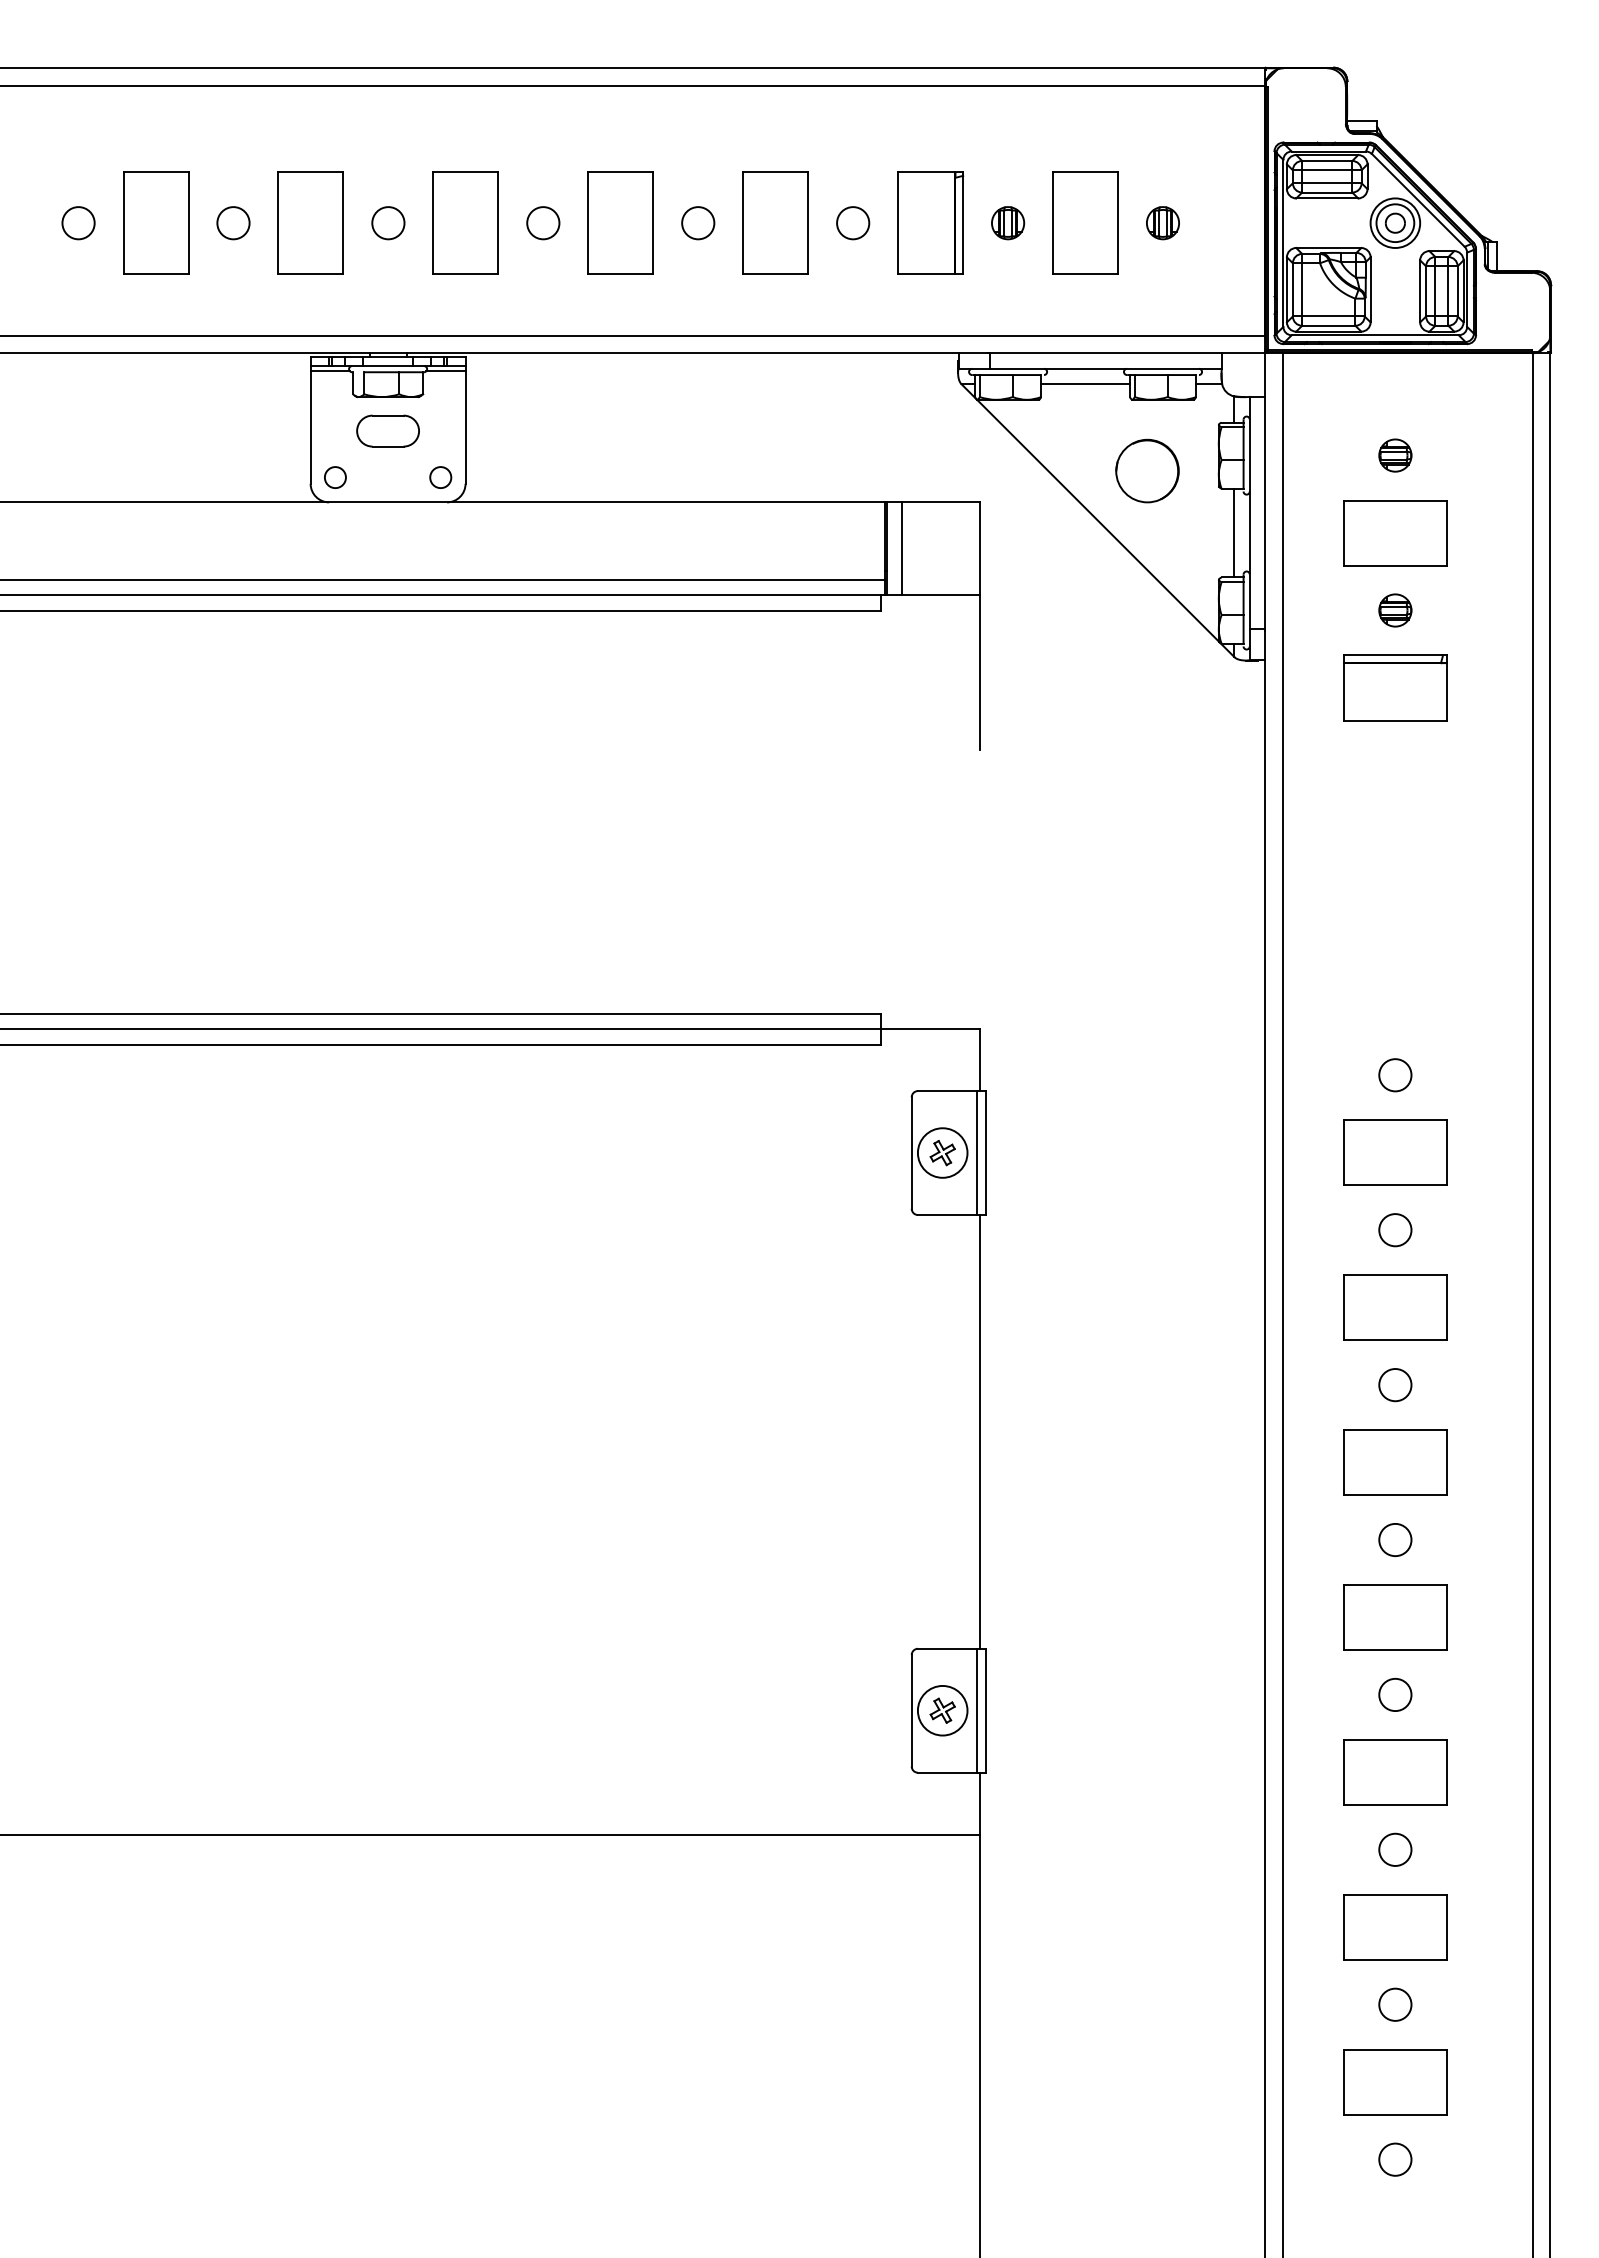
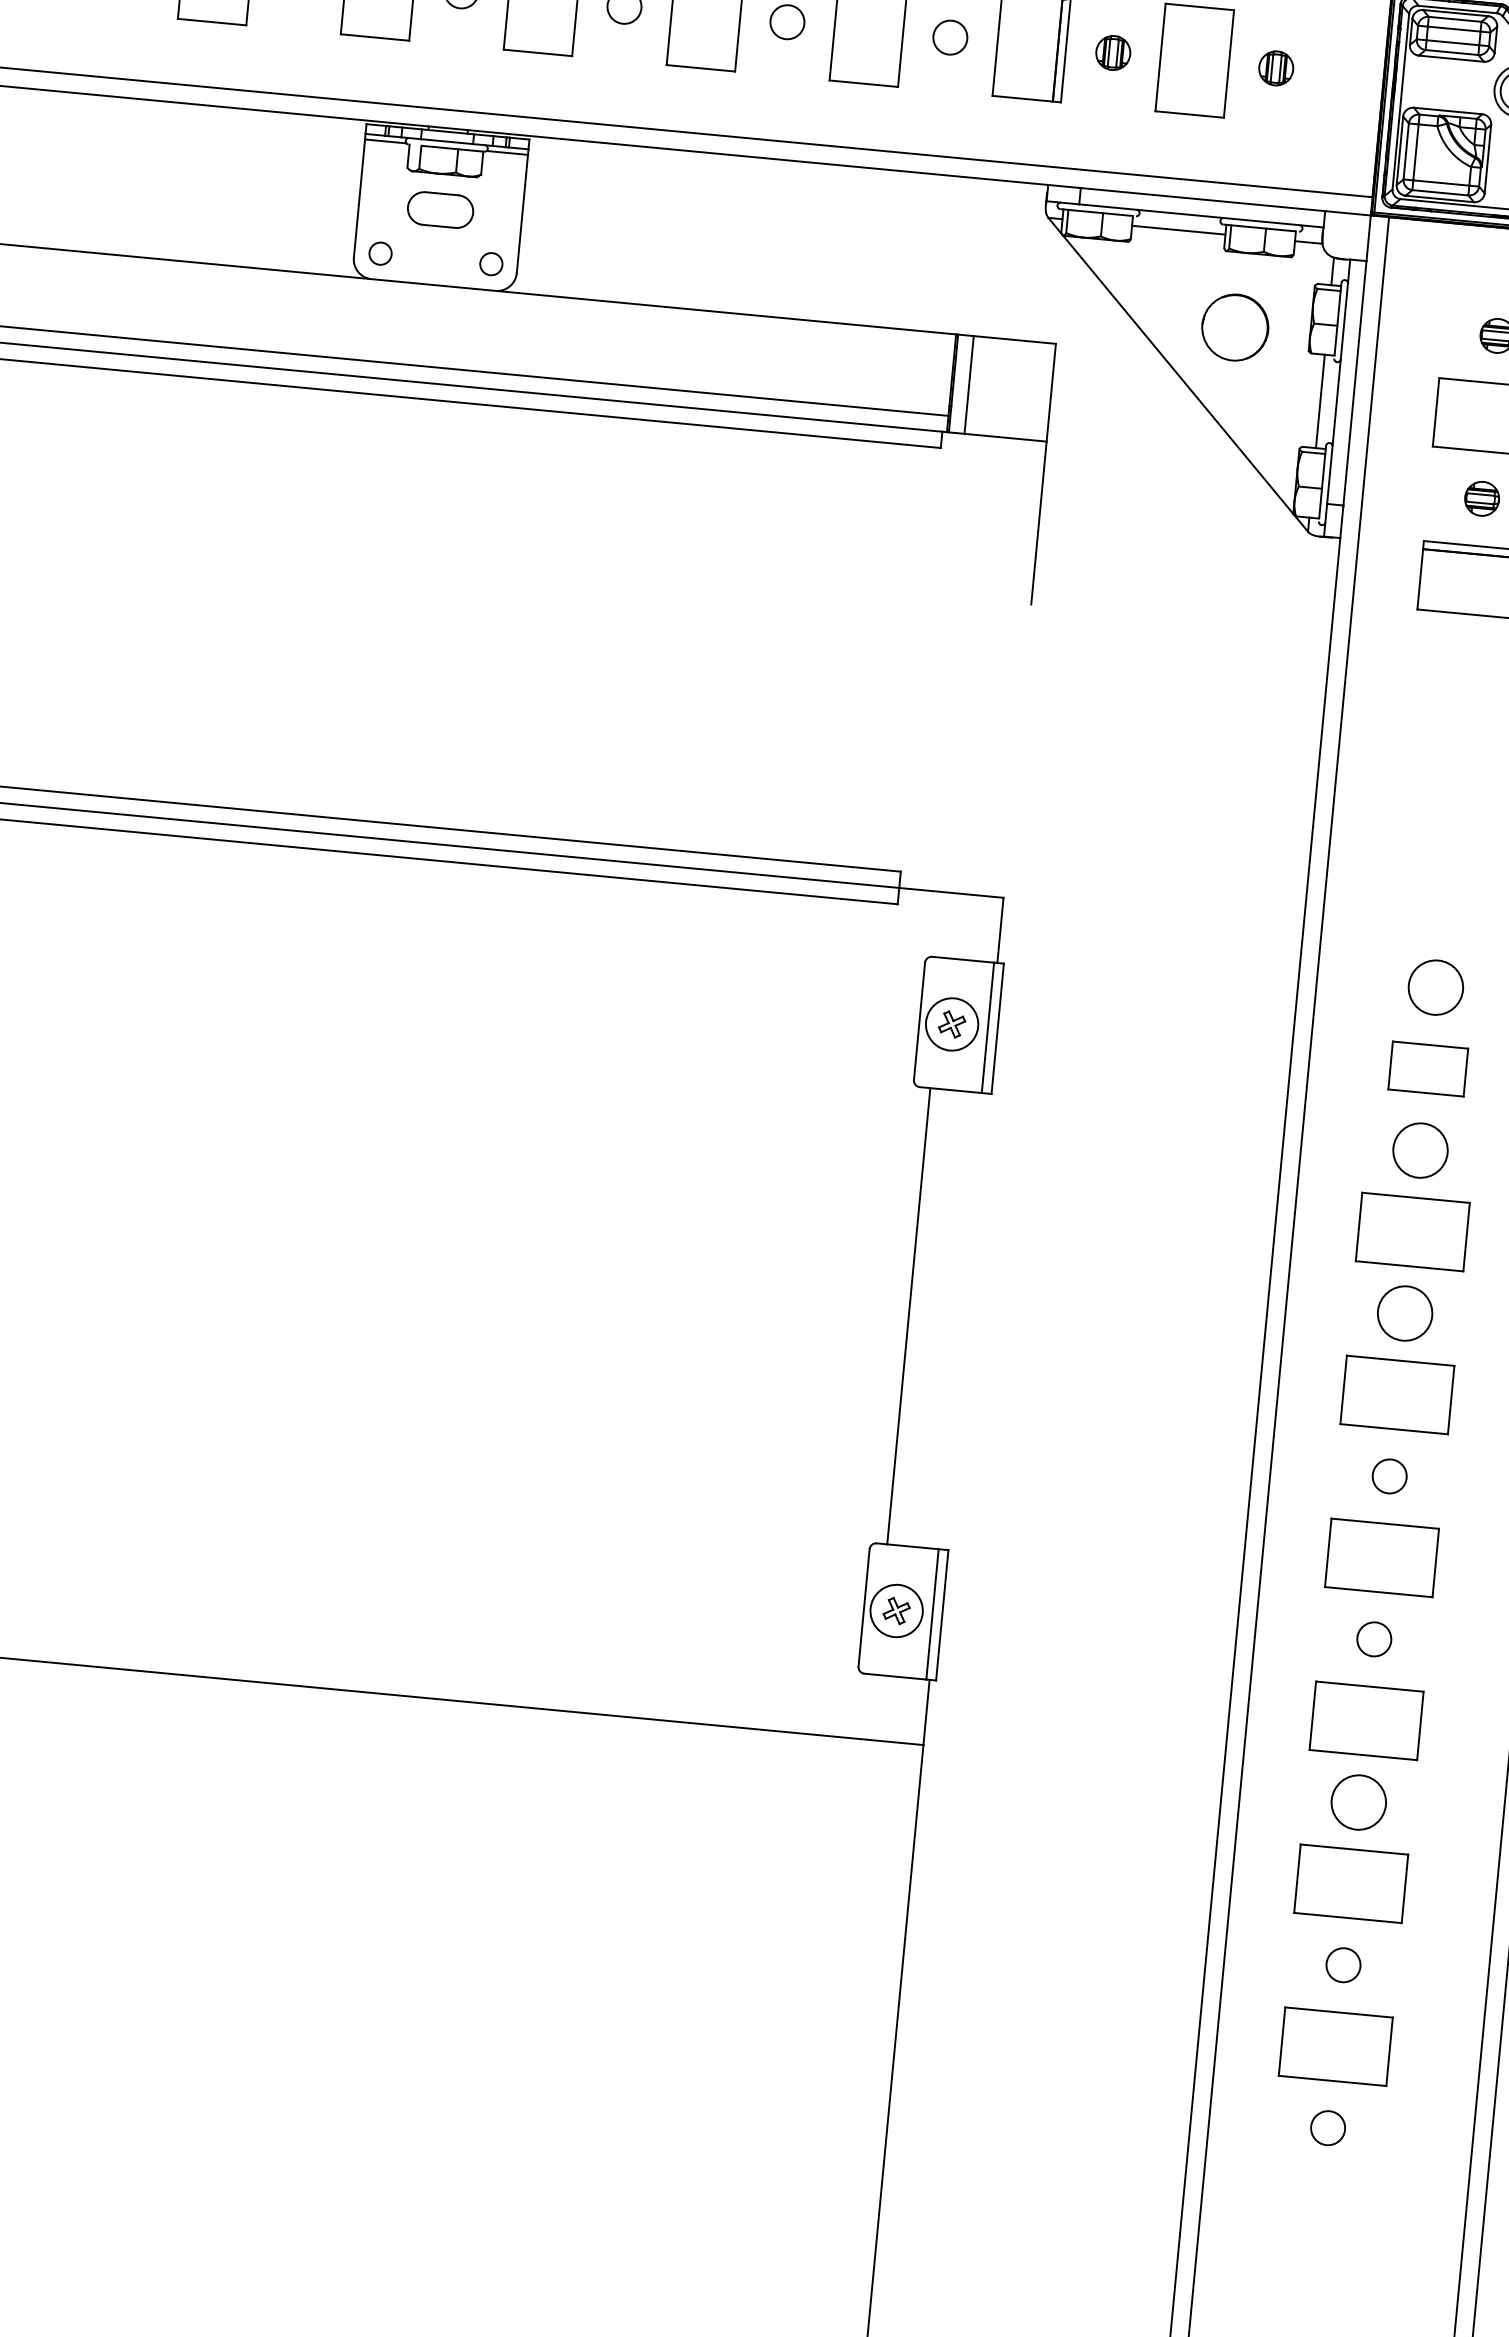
circle: (1395, 1075) -> (1436, 987), size x1.6
part: (1395, 1152) -> (1428, 1068), size x0.7
circle: (1395, 1230) -> (1420, 1150), size x1.6
circle: (1395, 1385) -> (1405, 1313), size x1.6
line: (979, 1431) -> (908, 1315), moved
circle: (1395, 1849) -> (1359, 1801), size x1.6

